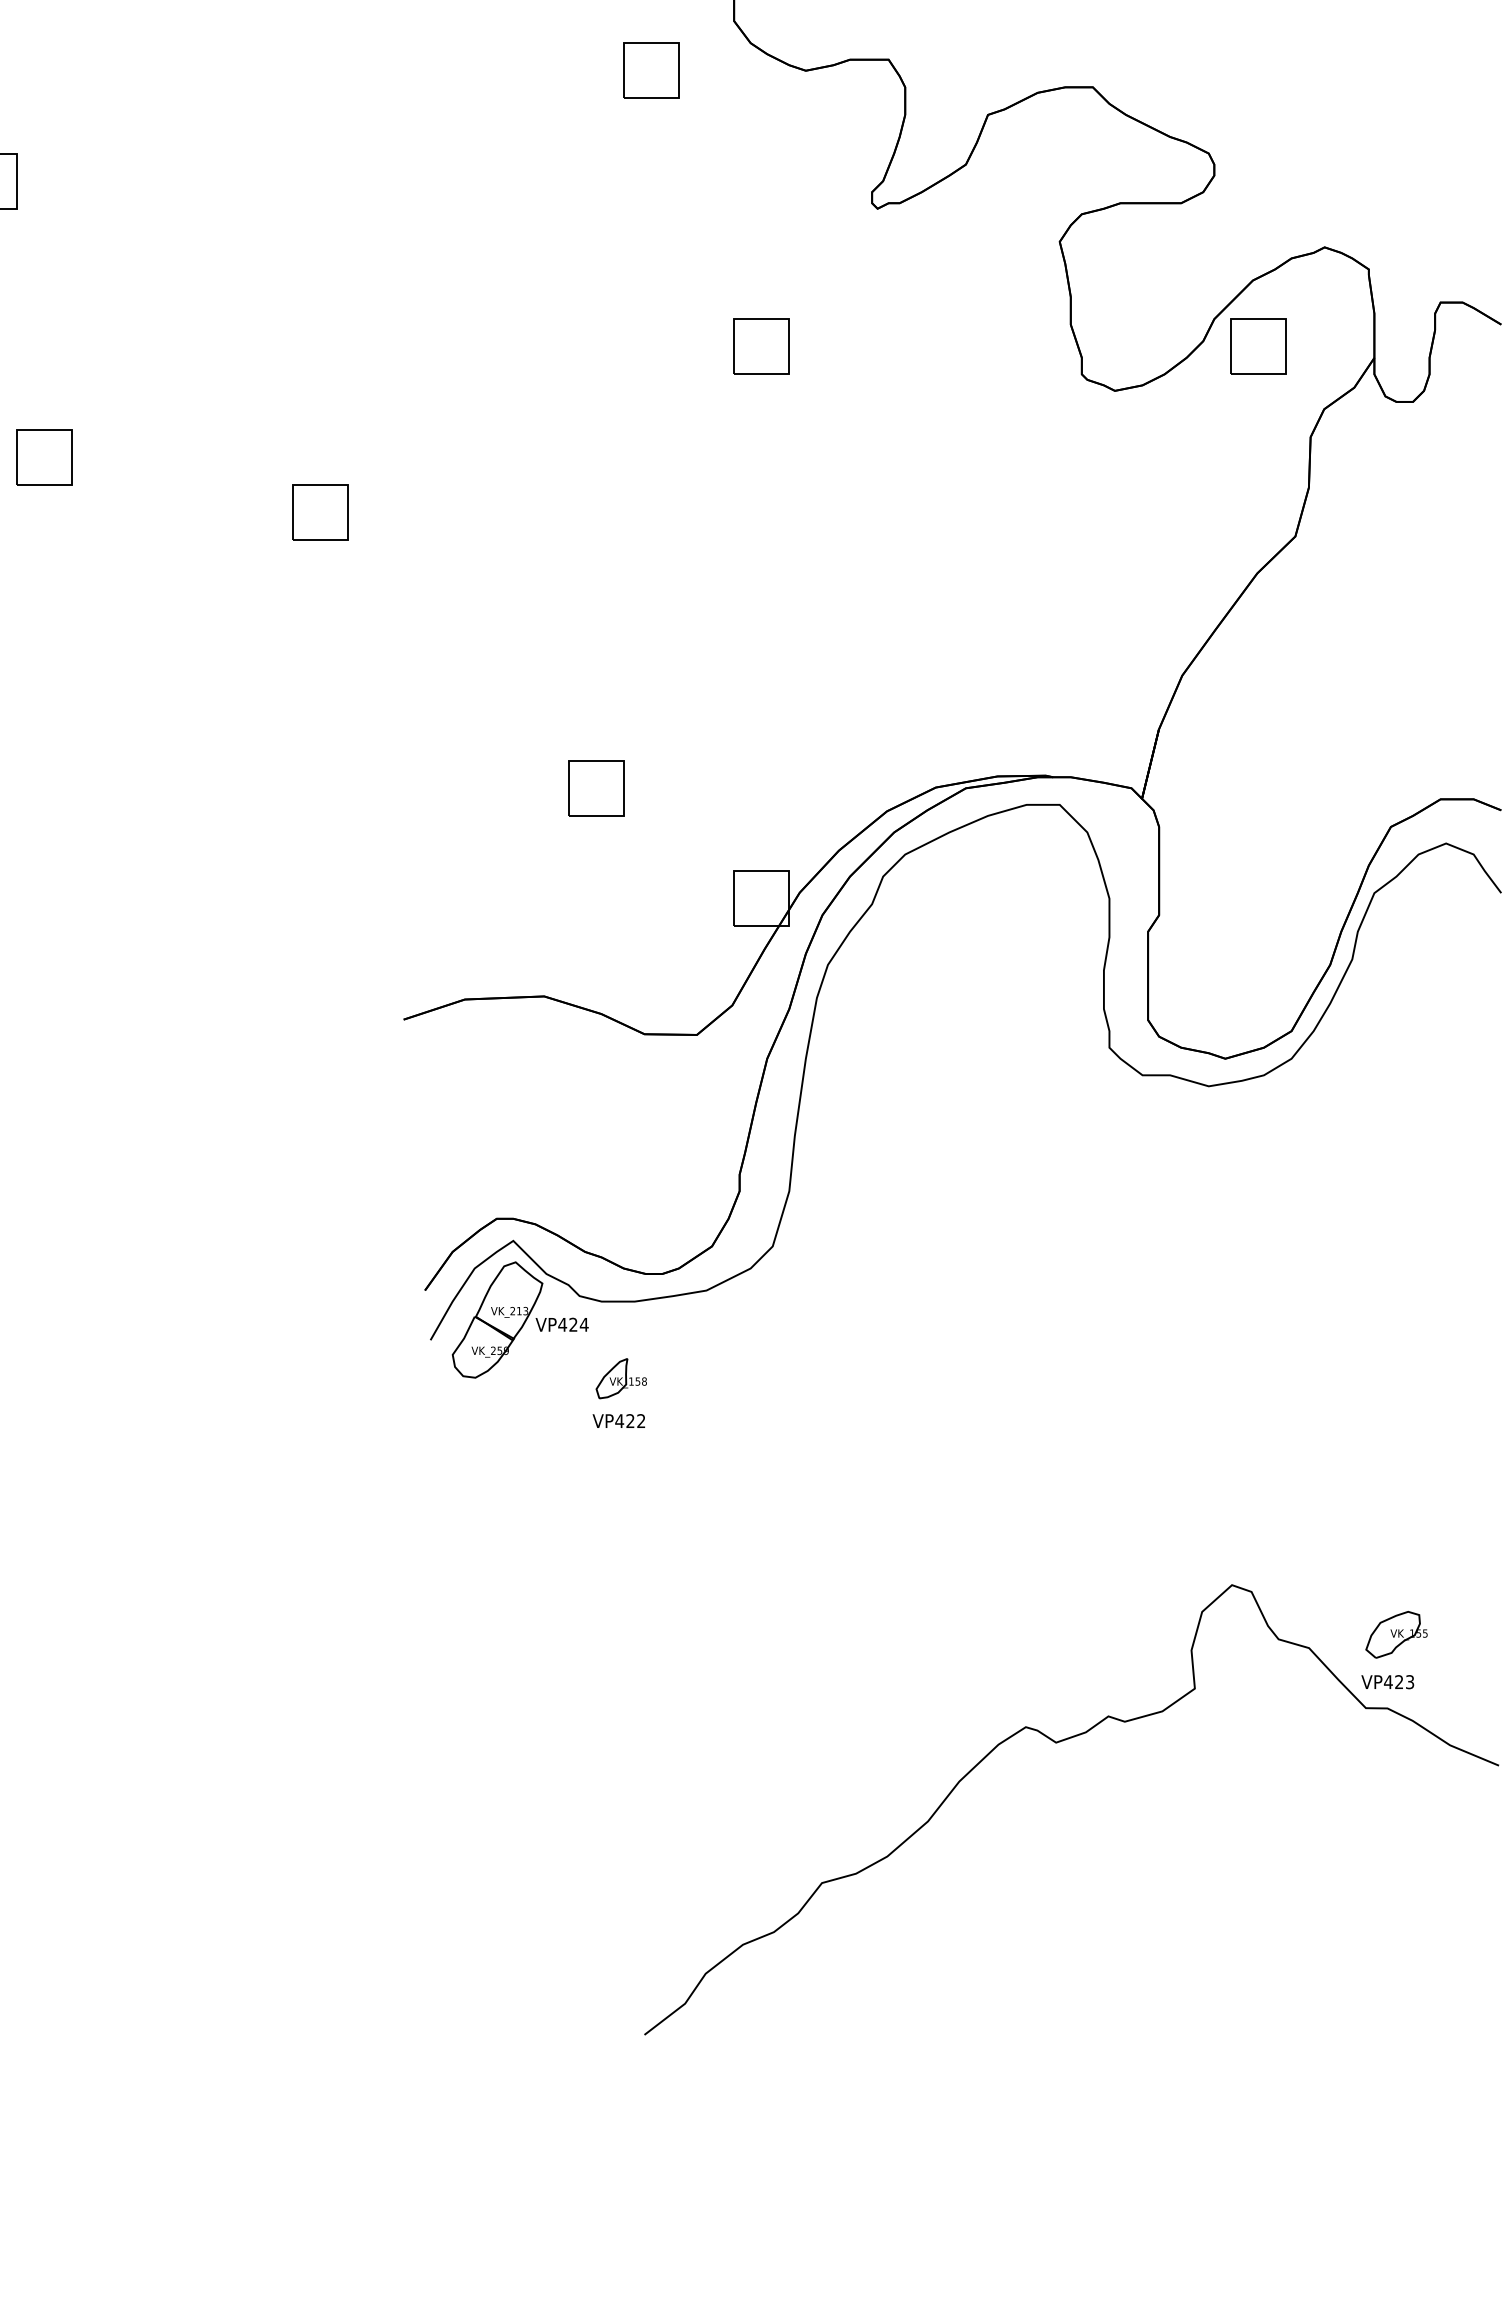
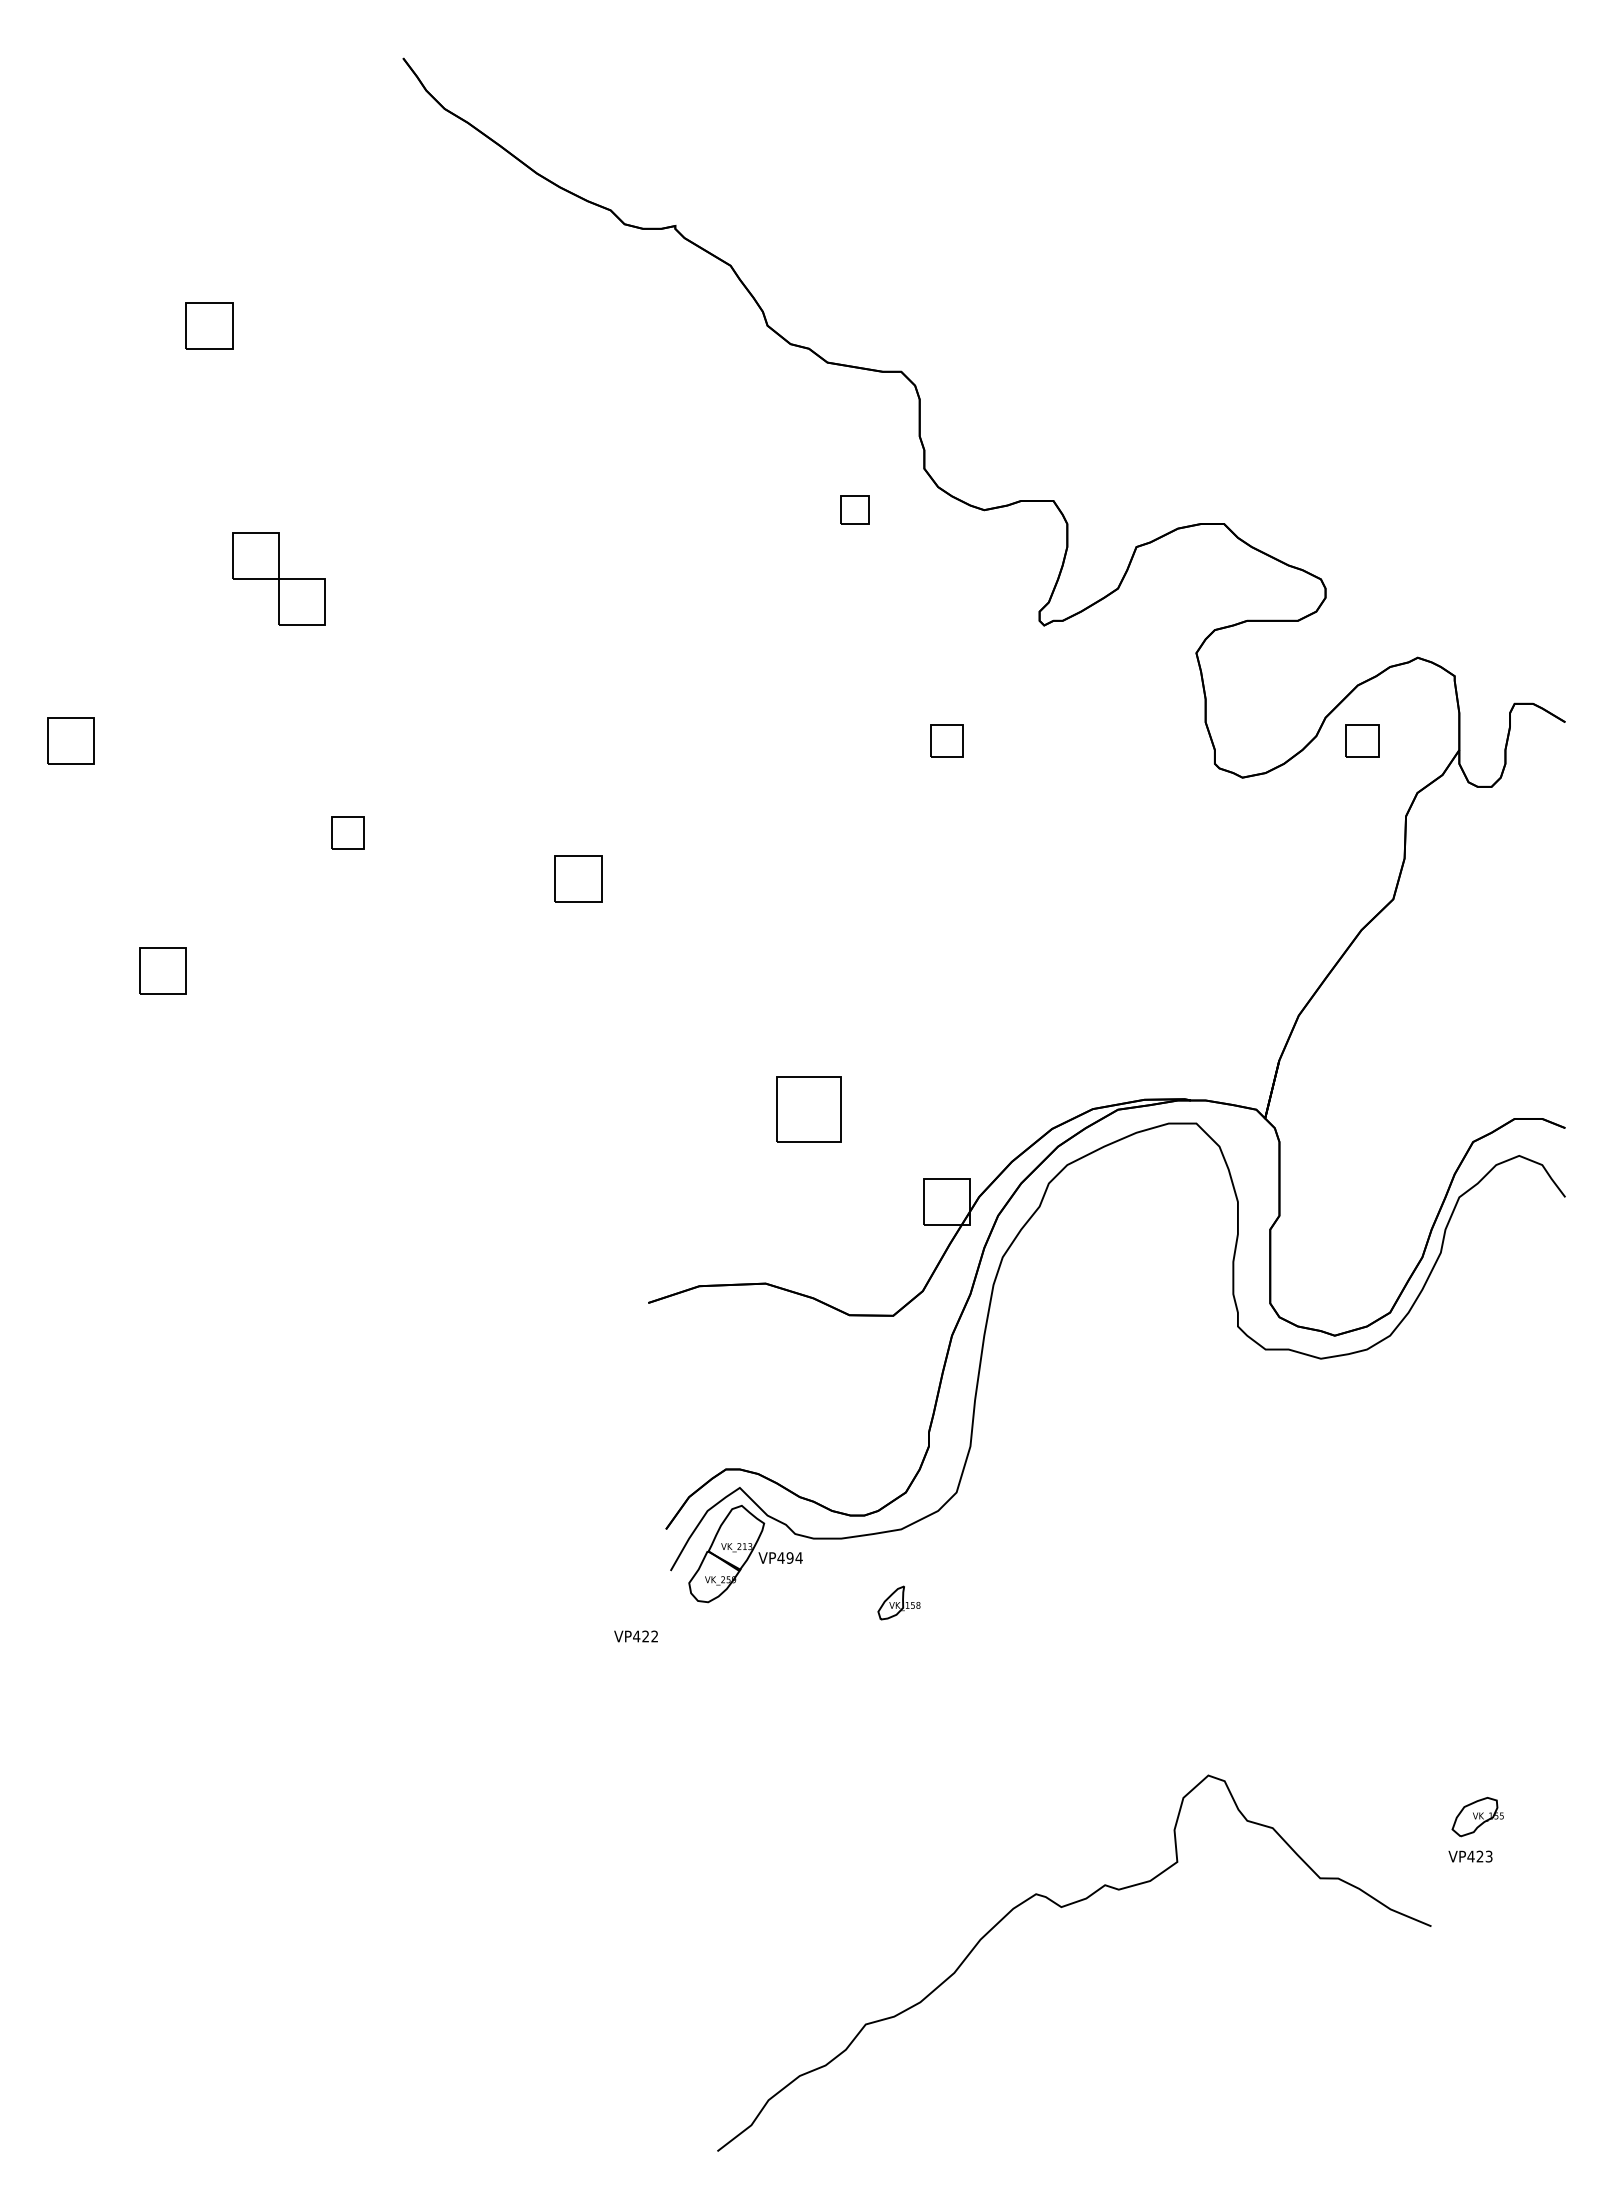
part: (650, 69) -> (854, 509), size x0.6
part: (760, 346) -> (946, 740), size x0.7
part: (1258, 346) -> (1362, 740), size x0.7
part: (43, 456) -> (347, 832), size x0.7
part: (595, 788) -> (808, 1109), size x1.4
text: (572, 1324) -> (789, 1557), VP424 -> VP494
part: (620, 1378) -> (898, 1602), moved
text: (618, 1421) -> (635, 1636), moved
curve: (1058, 1743) -> (1063, 1907), moved

